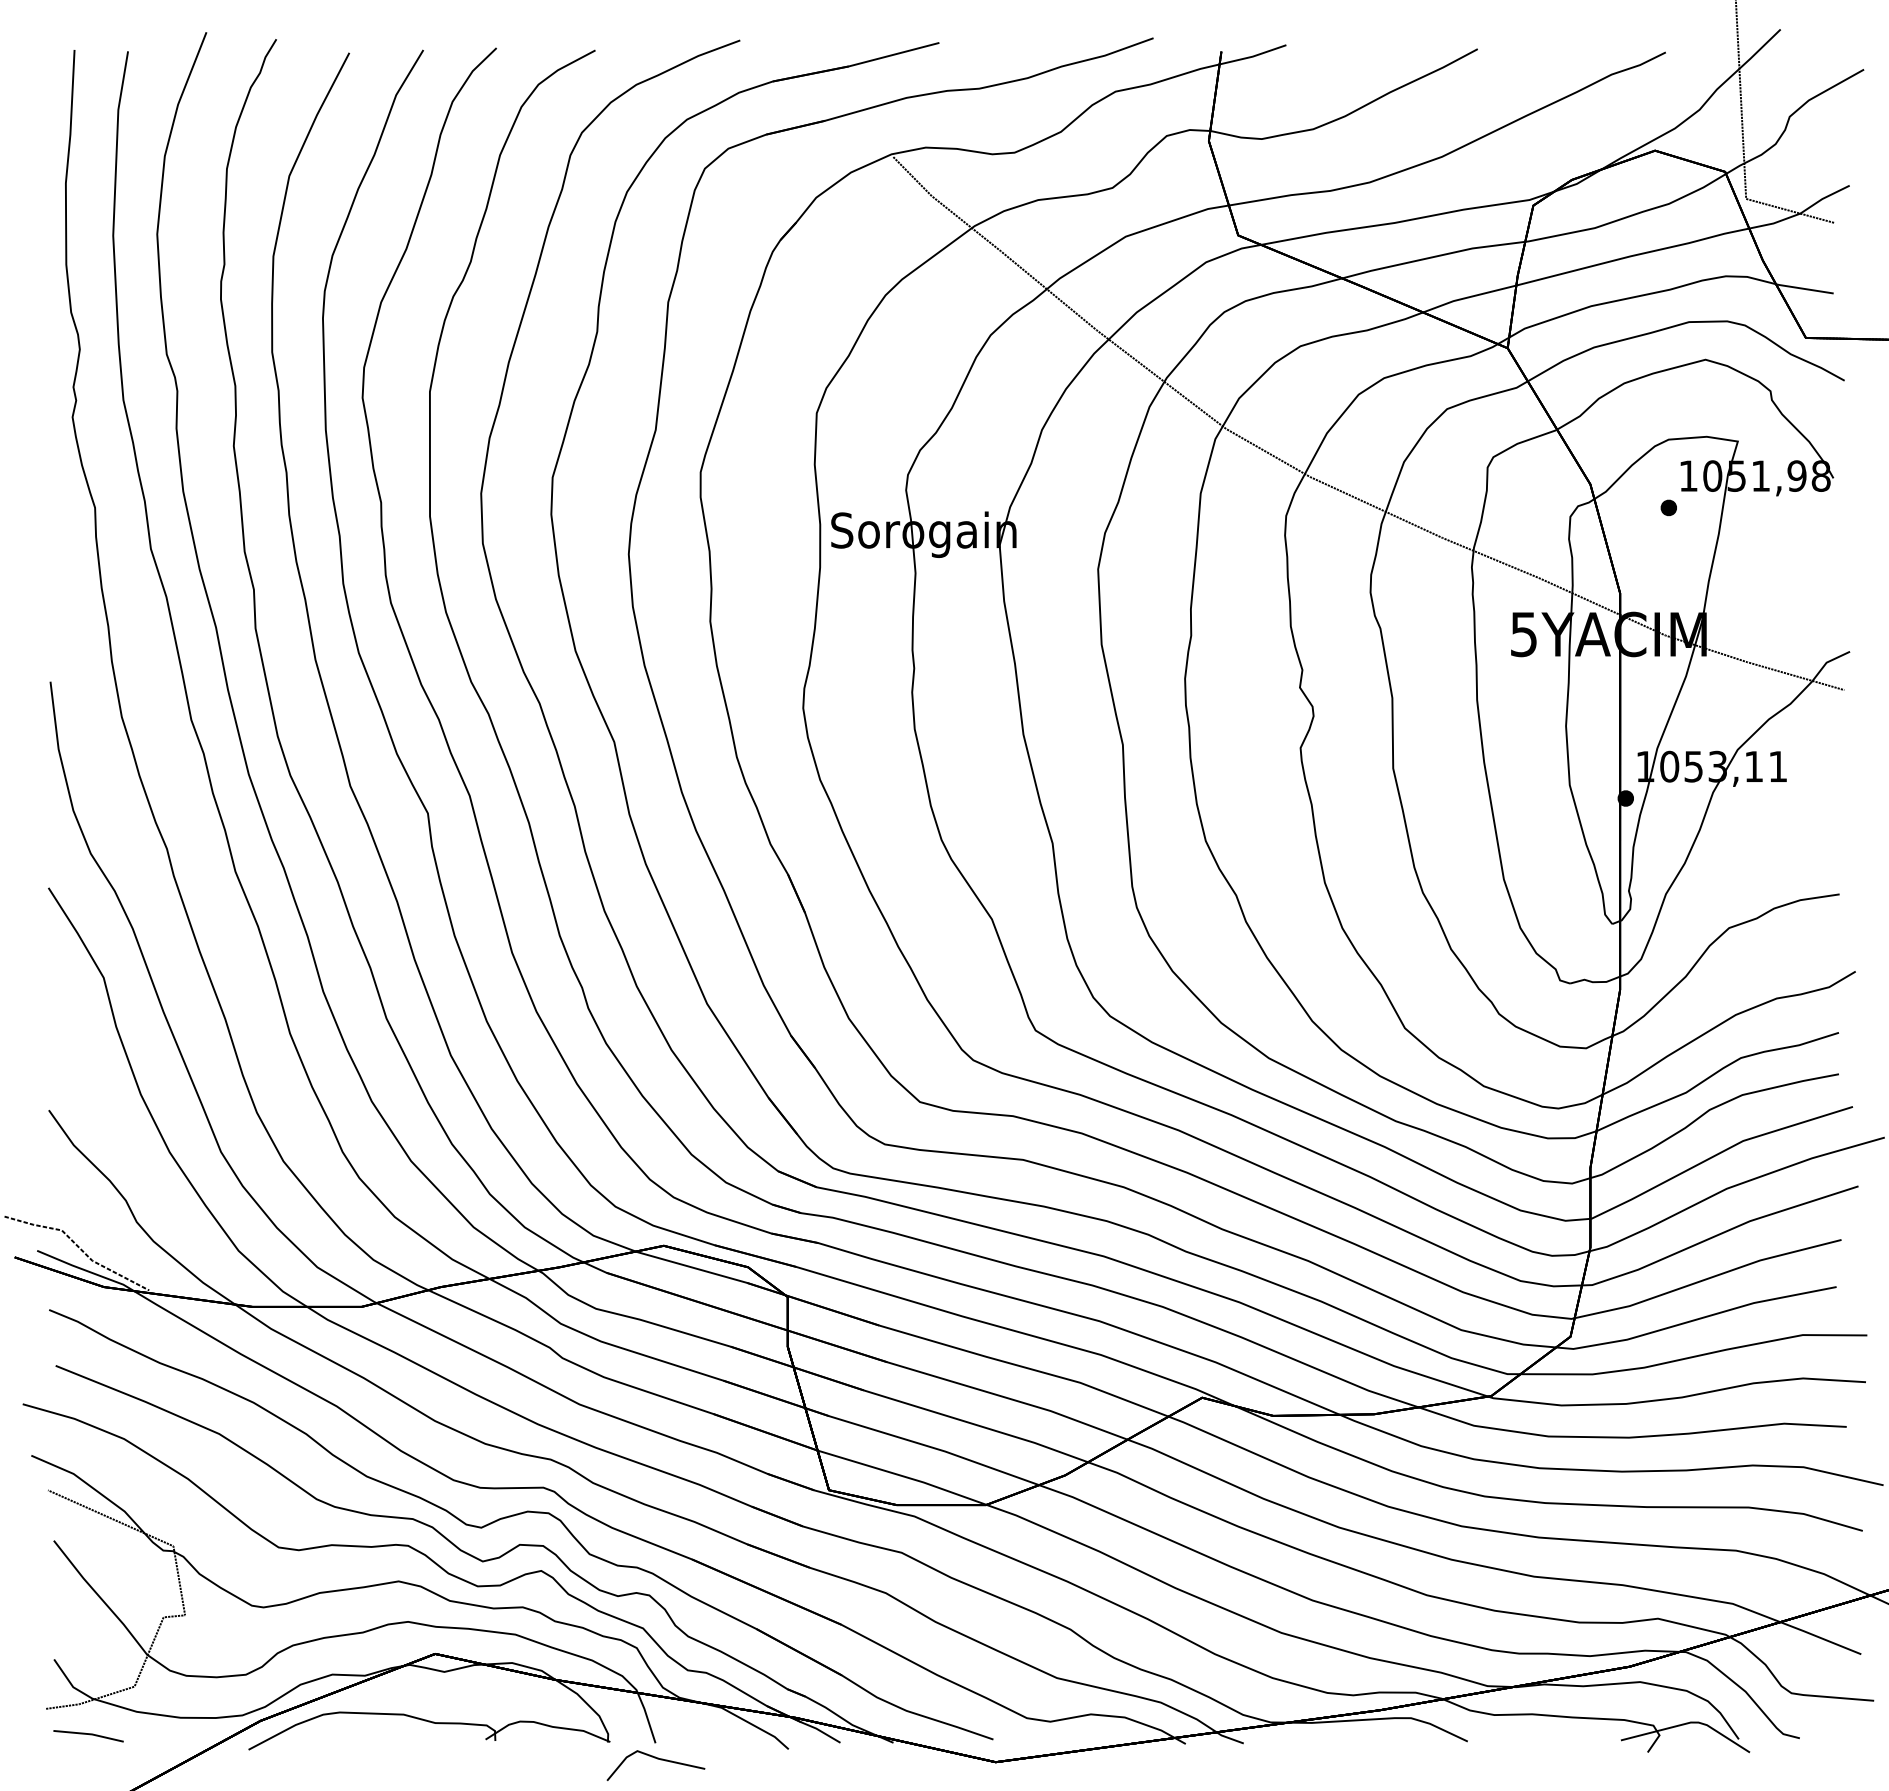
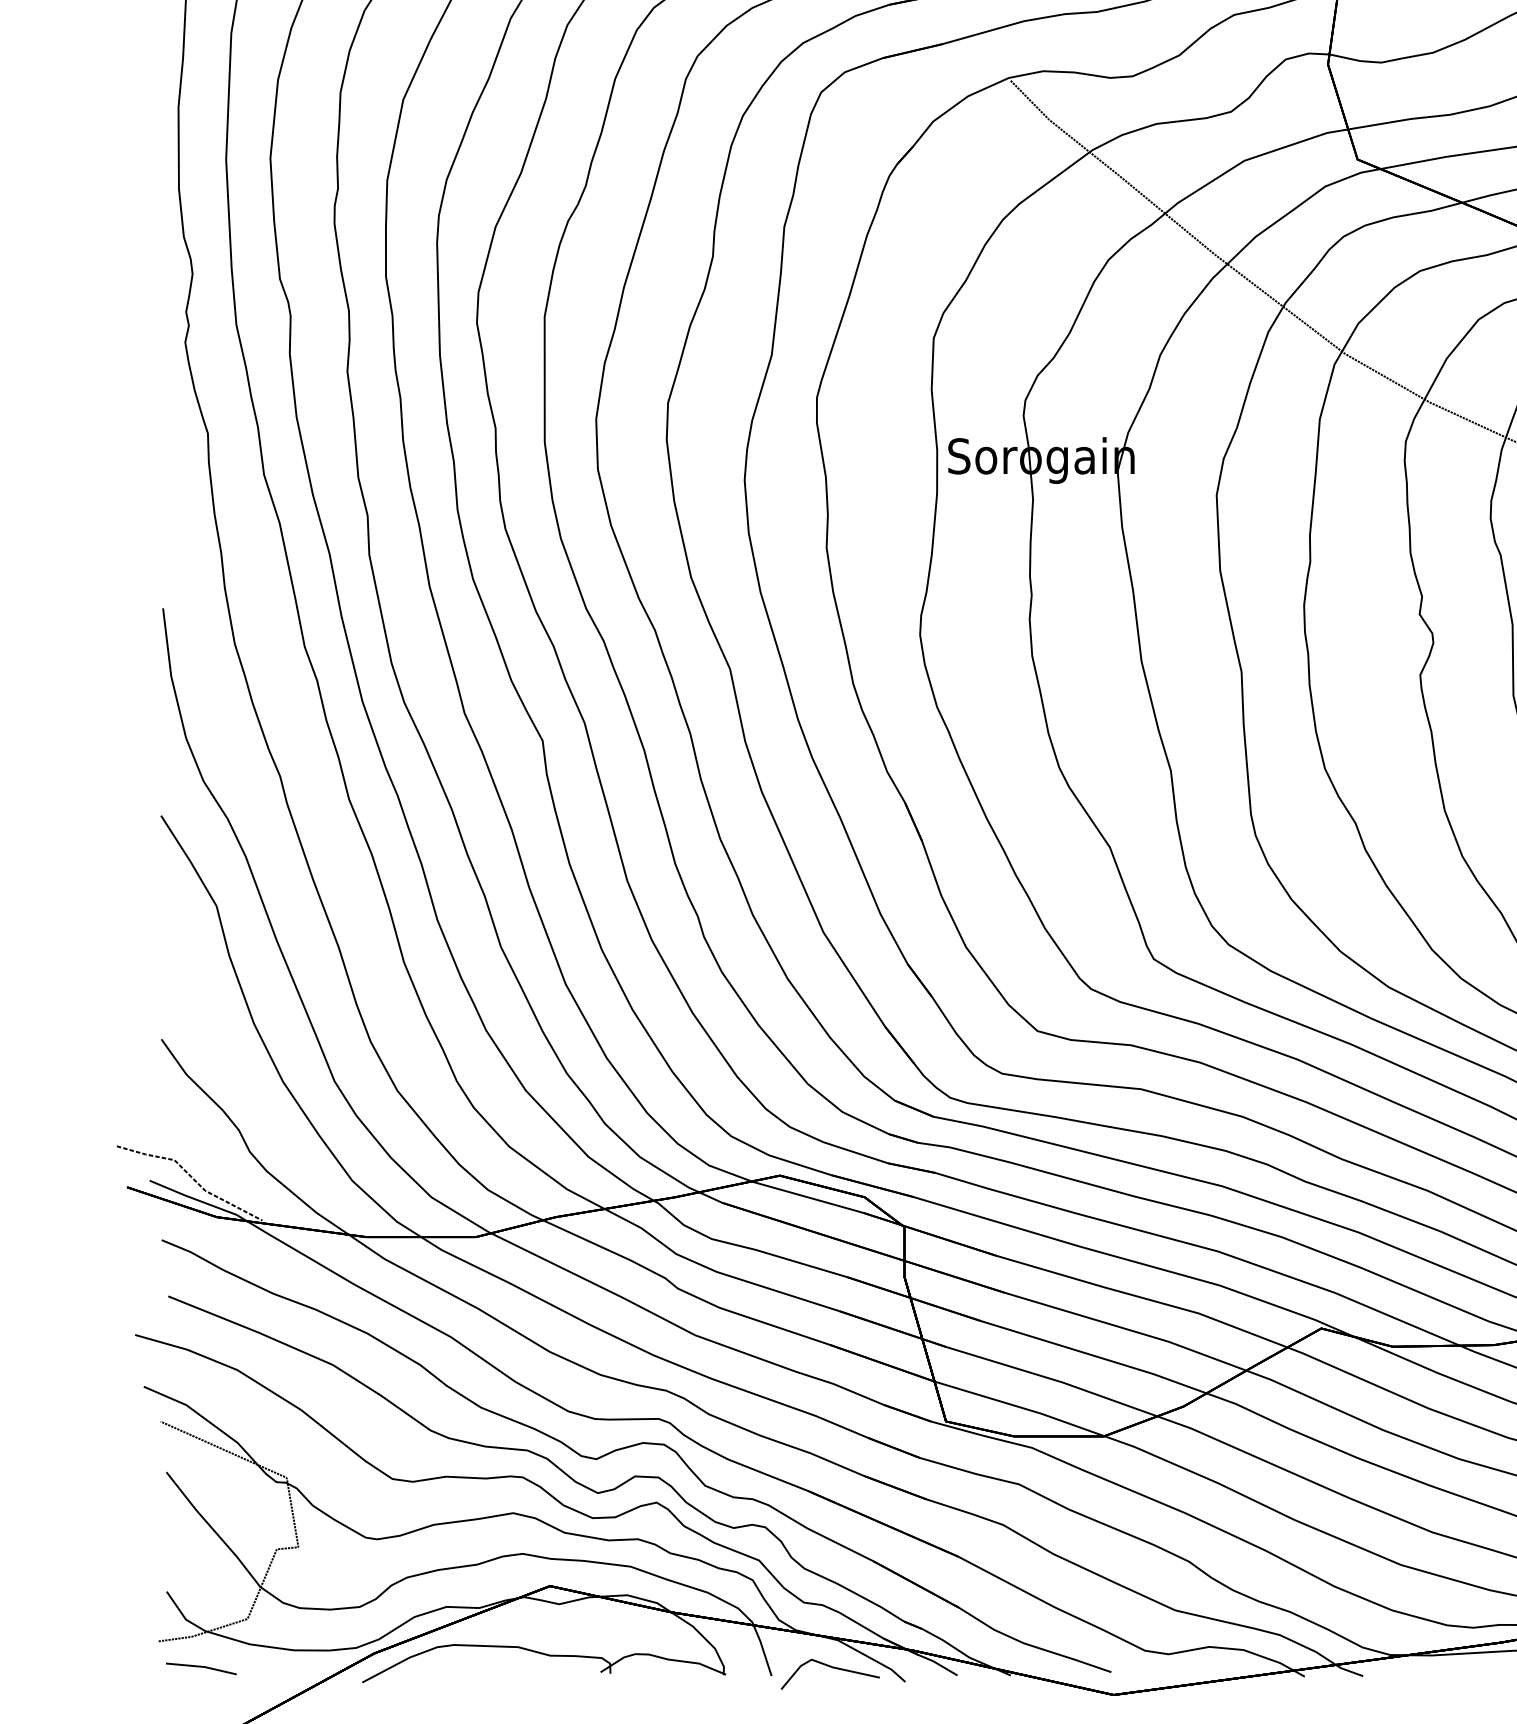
line: (657, 1759) -> (831, 1668), moved

